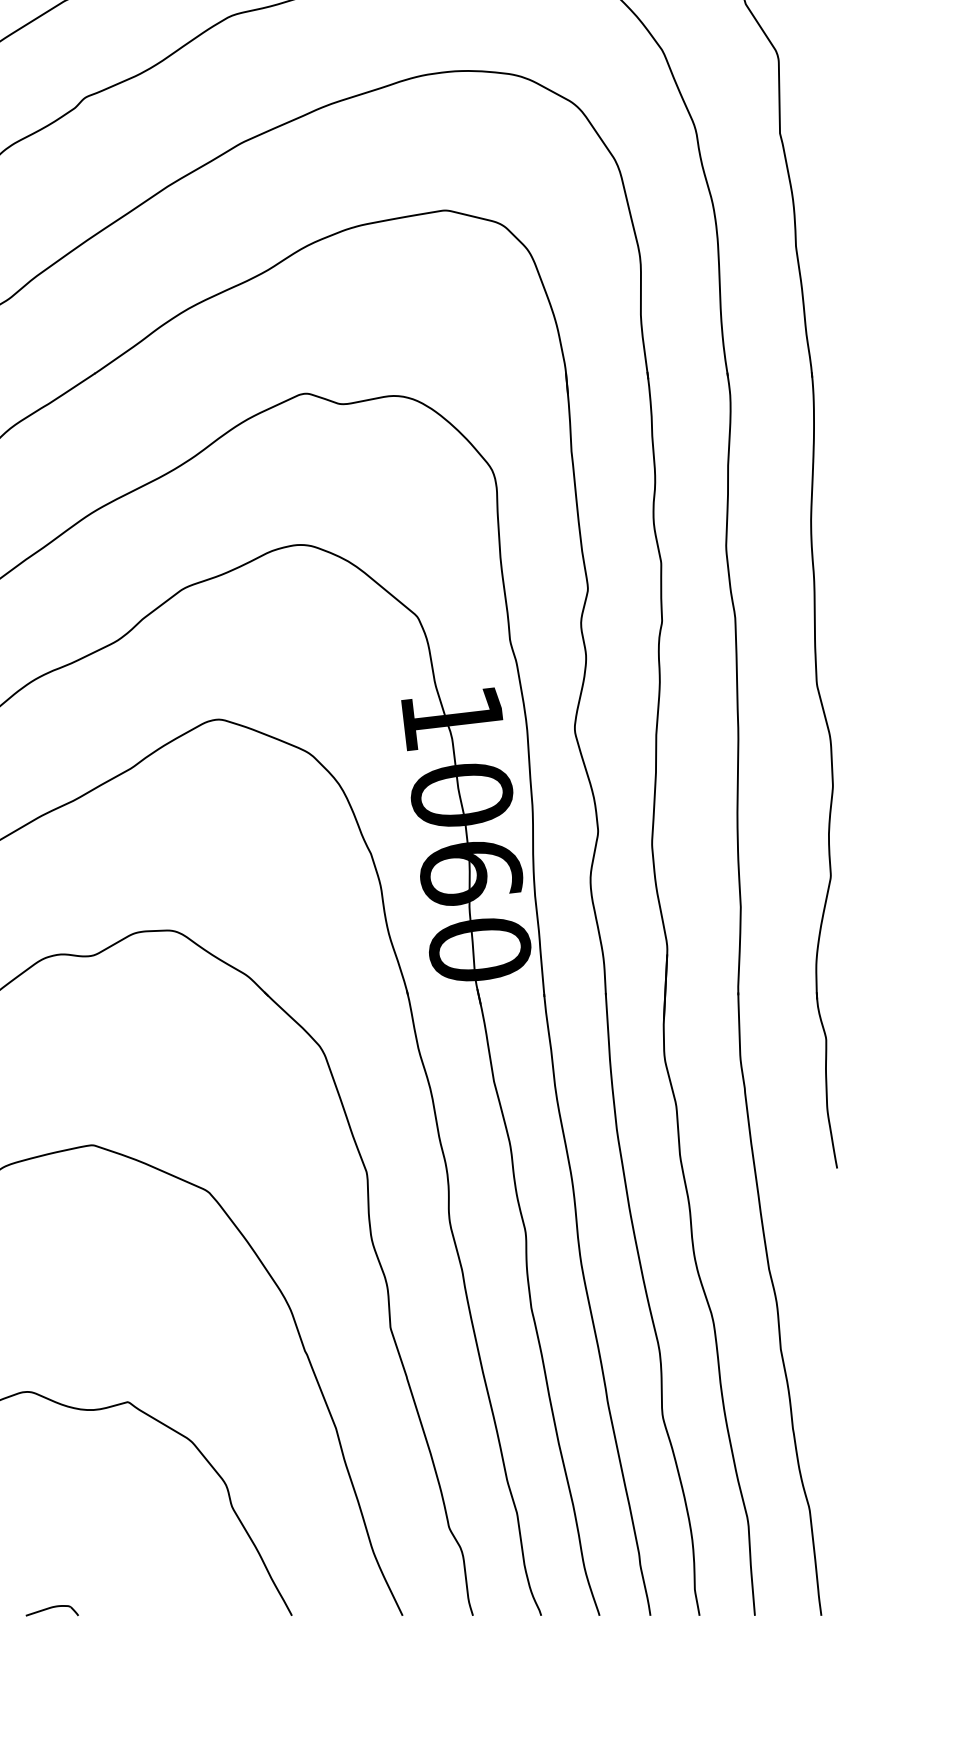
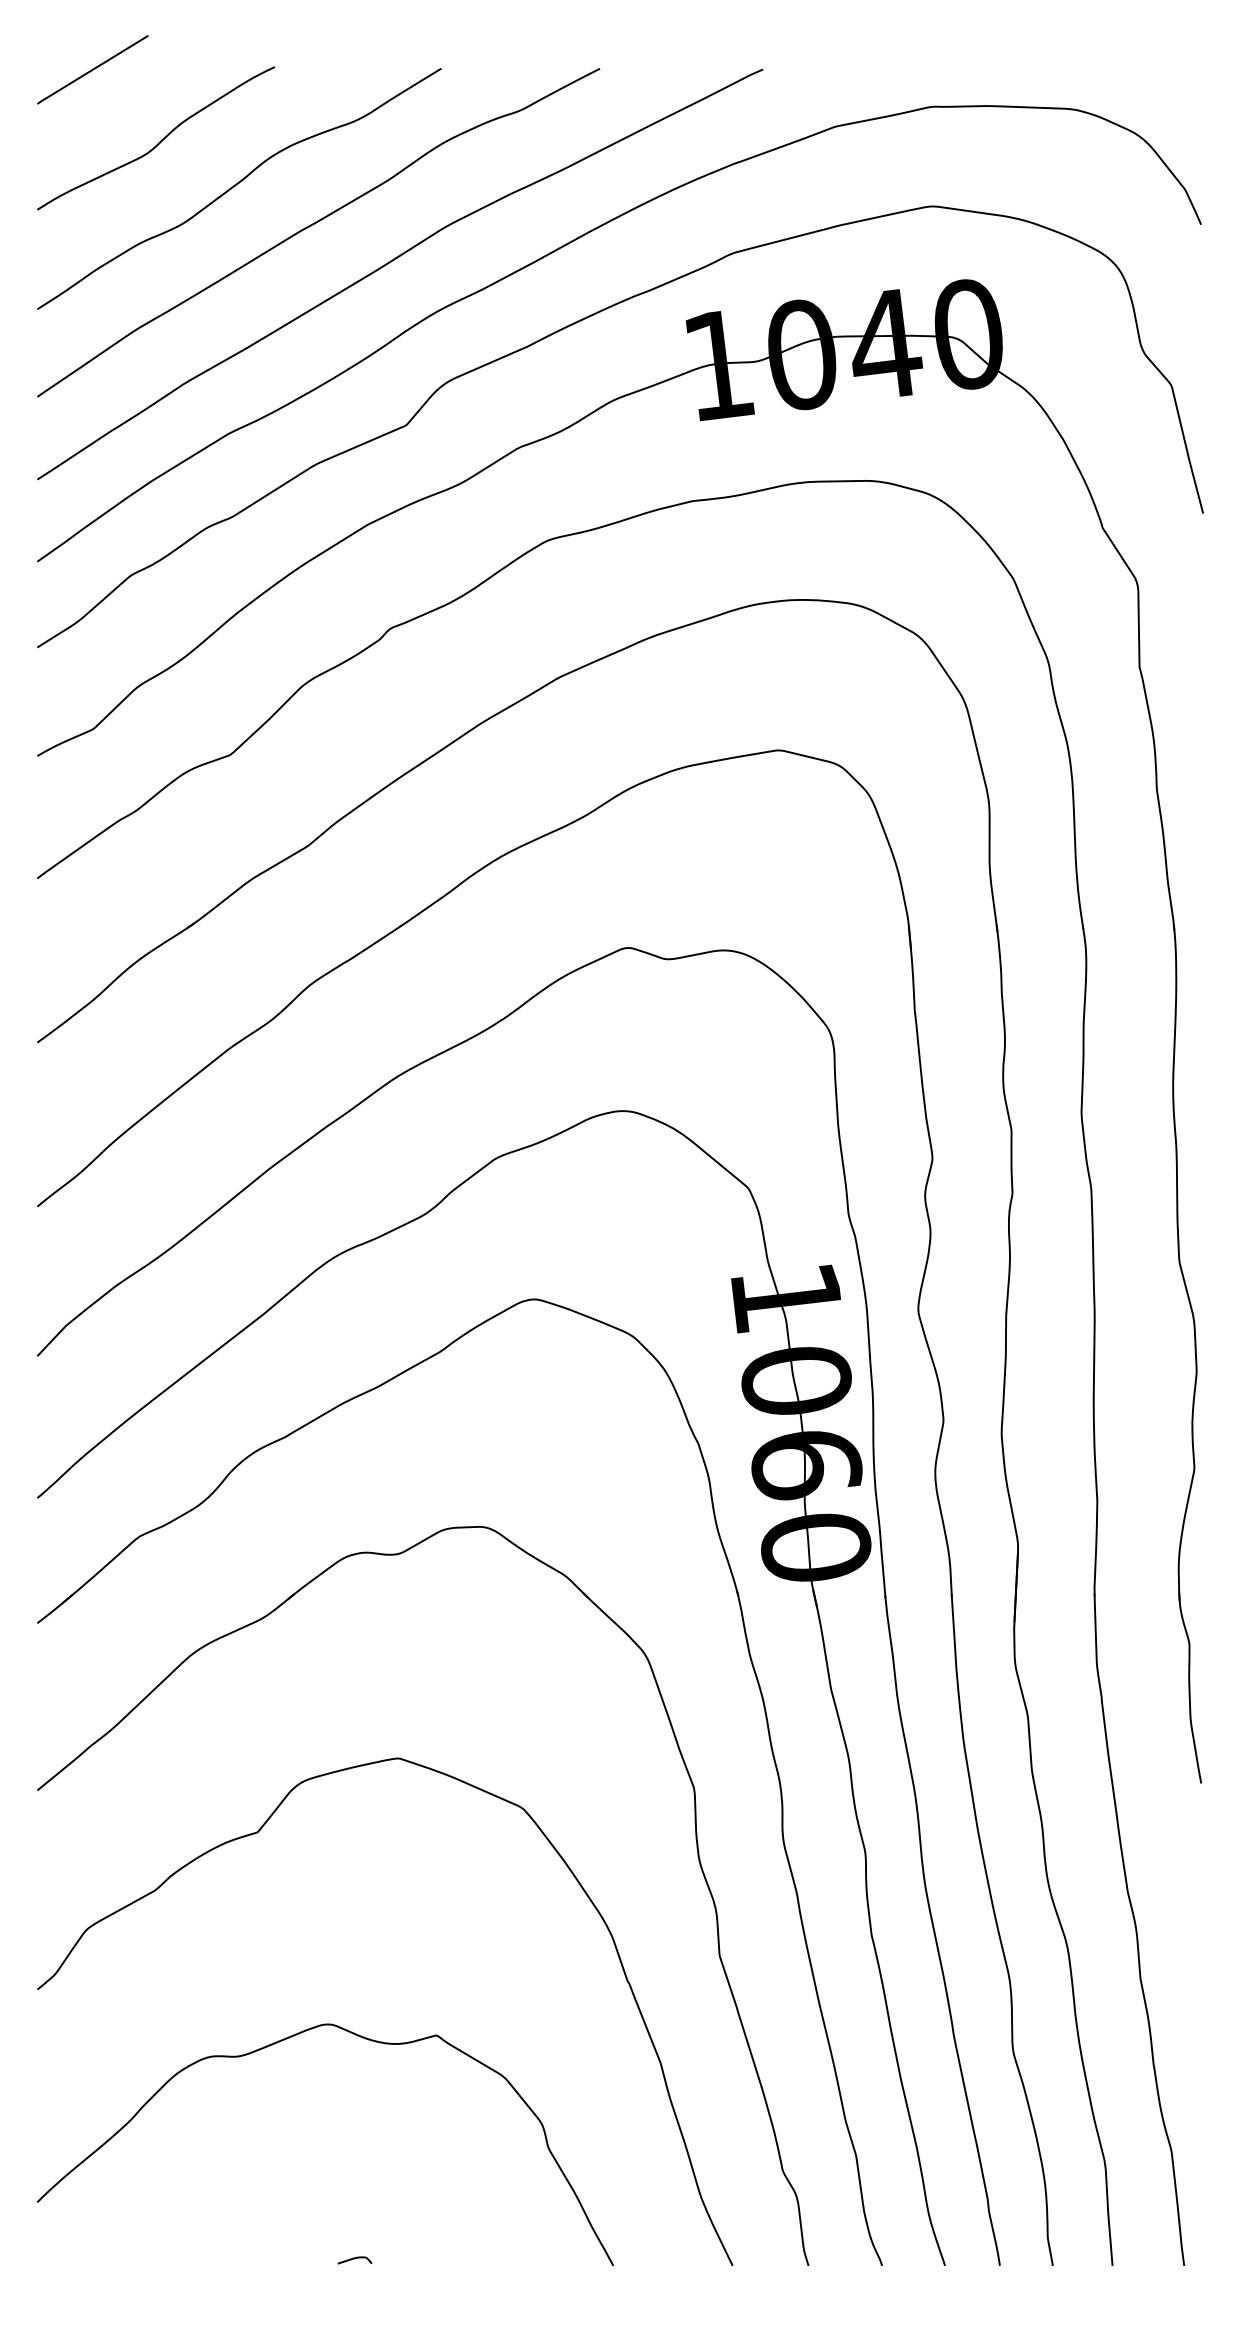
part: (51, 1610) -> (354, 2260), size x0.6

